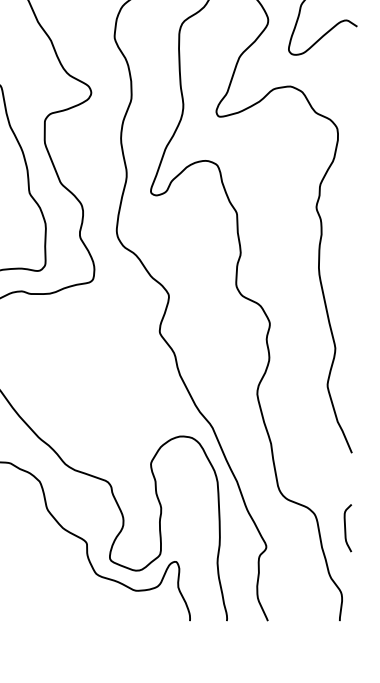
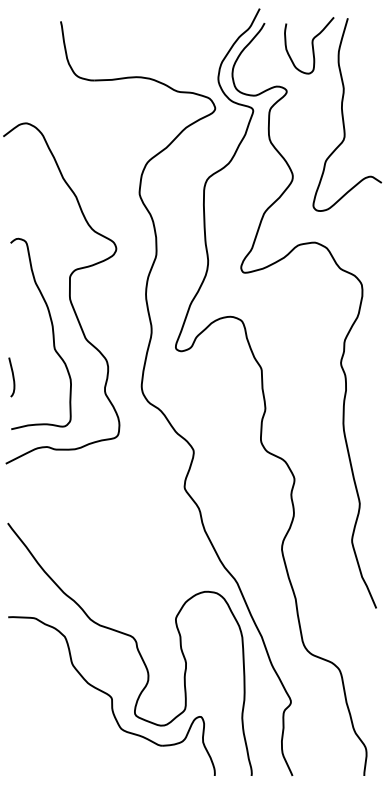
curve: (346, 528) -> (370, 683), removed

